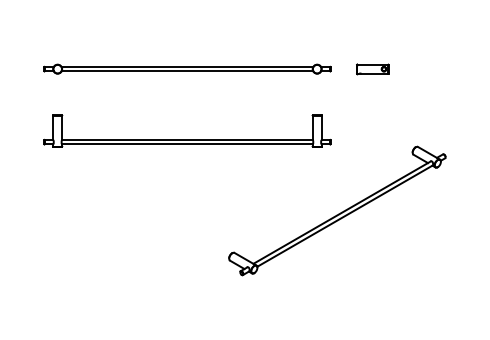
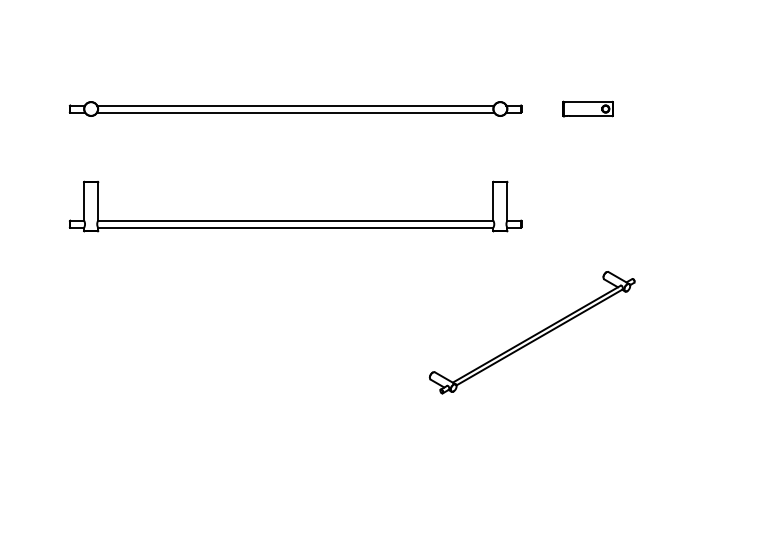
part: (337, 210) -> (532, 331), size x0.6

